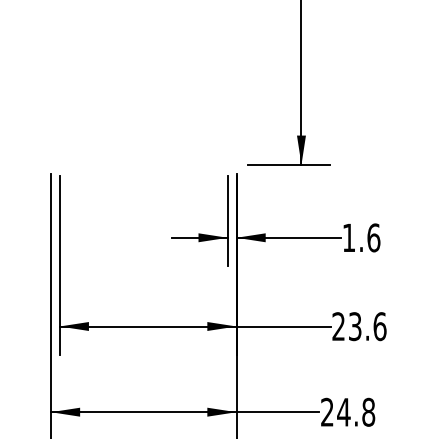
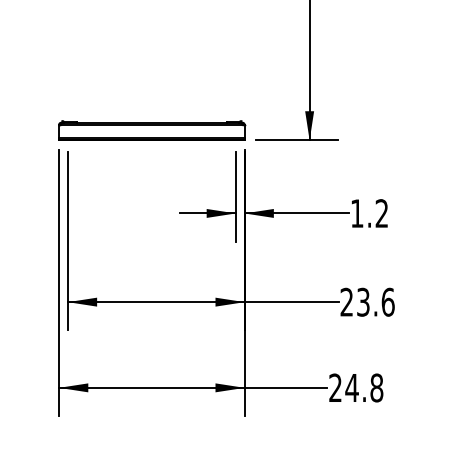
part: (144, 154) -> (152, 130), added
text: (373, 237) -> (381, 213), 1.6 -> 1.2

